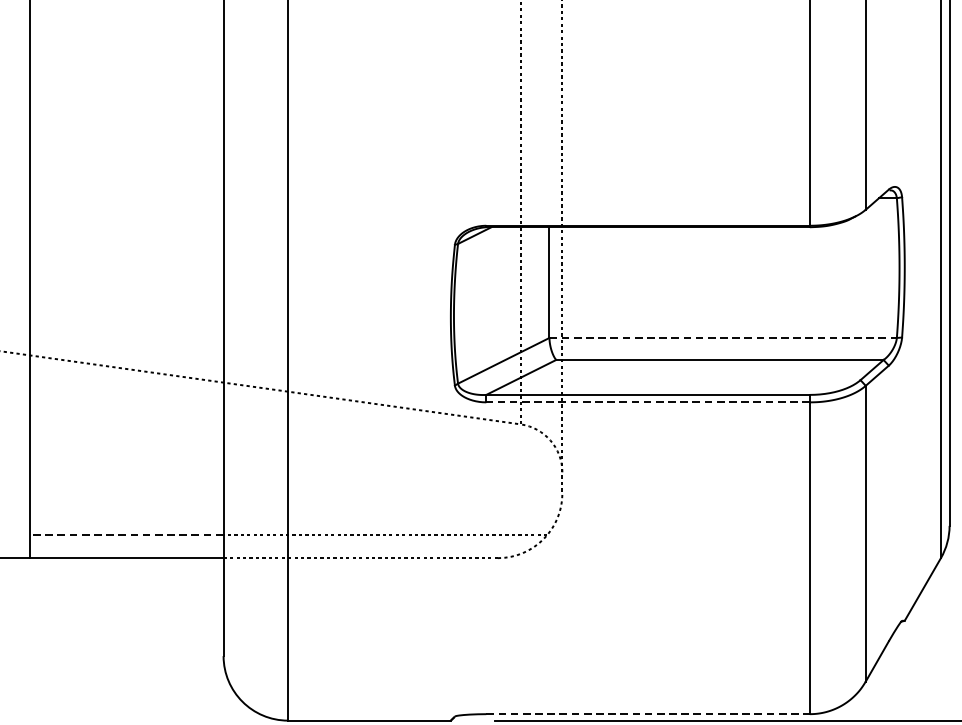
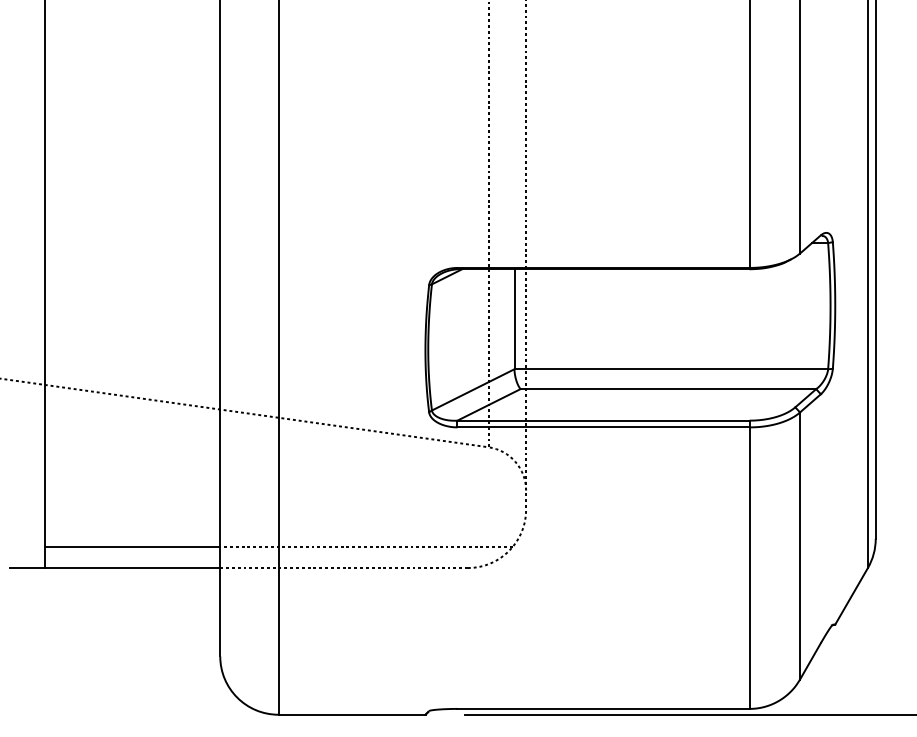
line: (723, 338) -> (671, 369), dashed -> solid
line: (648, 402) -> (603, 427), dashed -> solid
line: (126, 535) -> (132, 547), dashed -> solid
line: (649, 713) -> (604, 708), dashed -> solid

